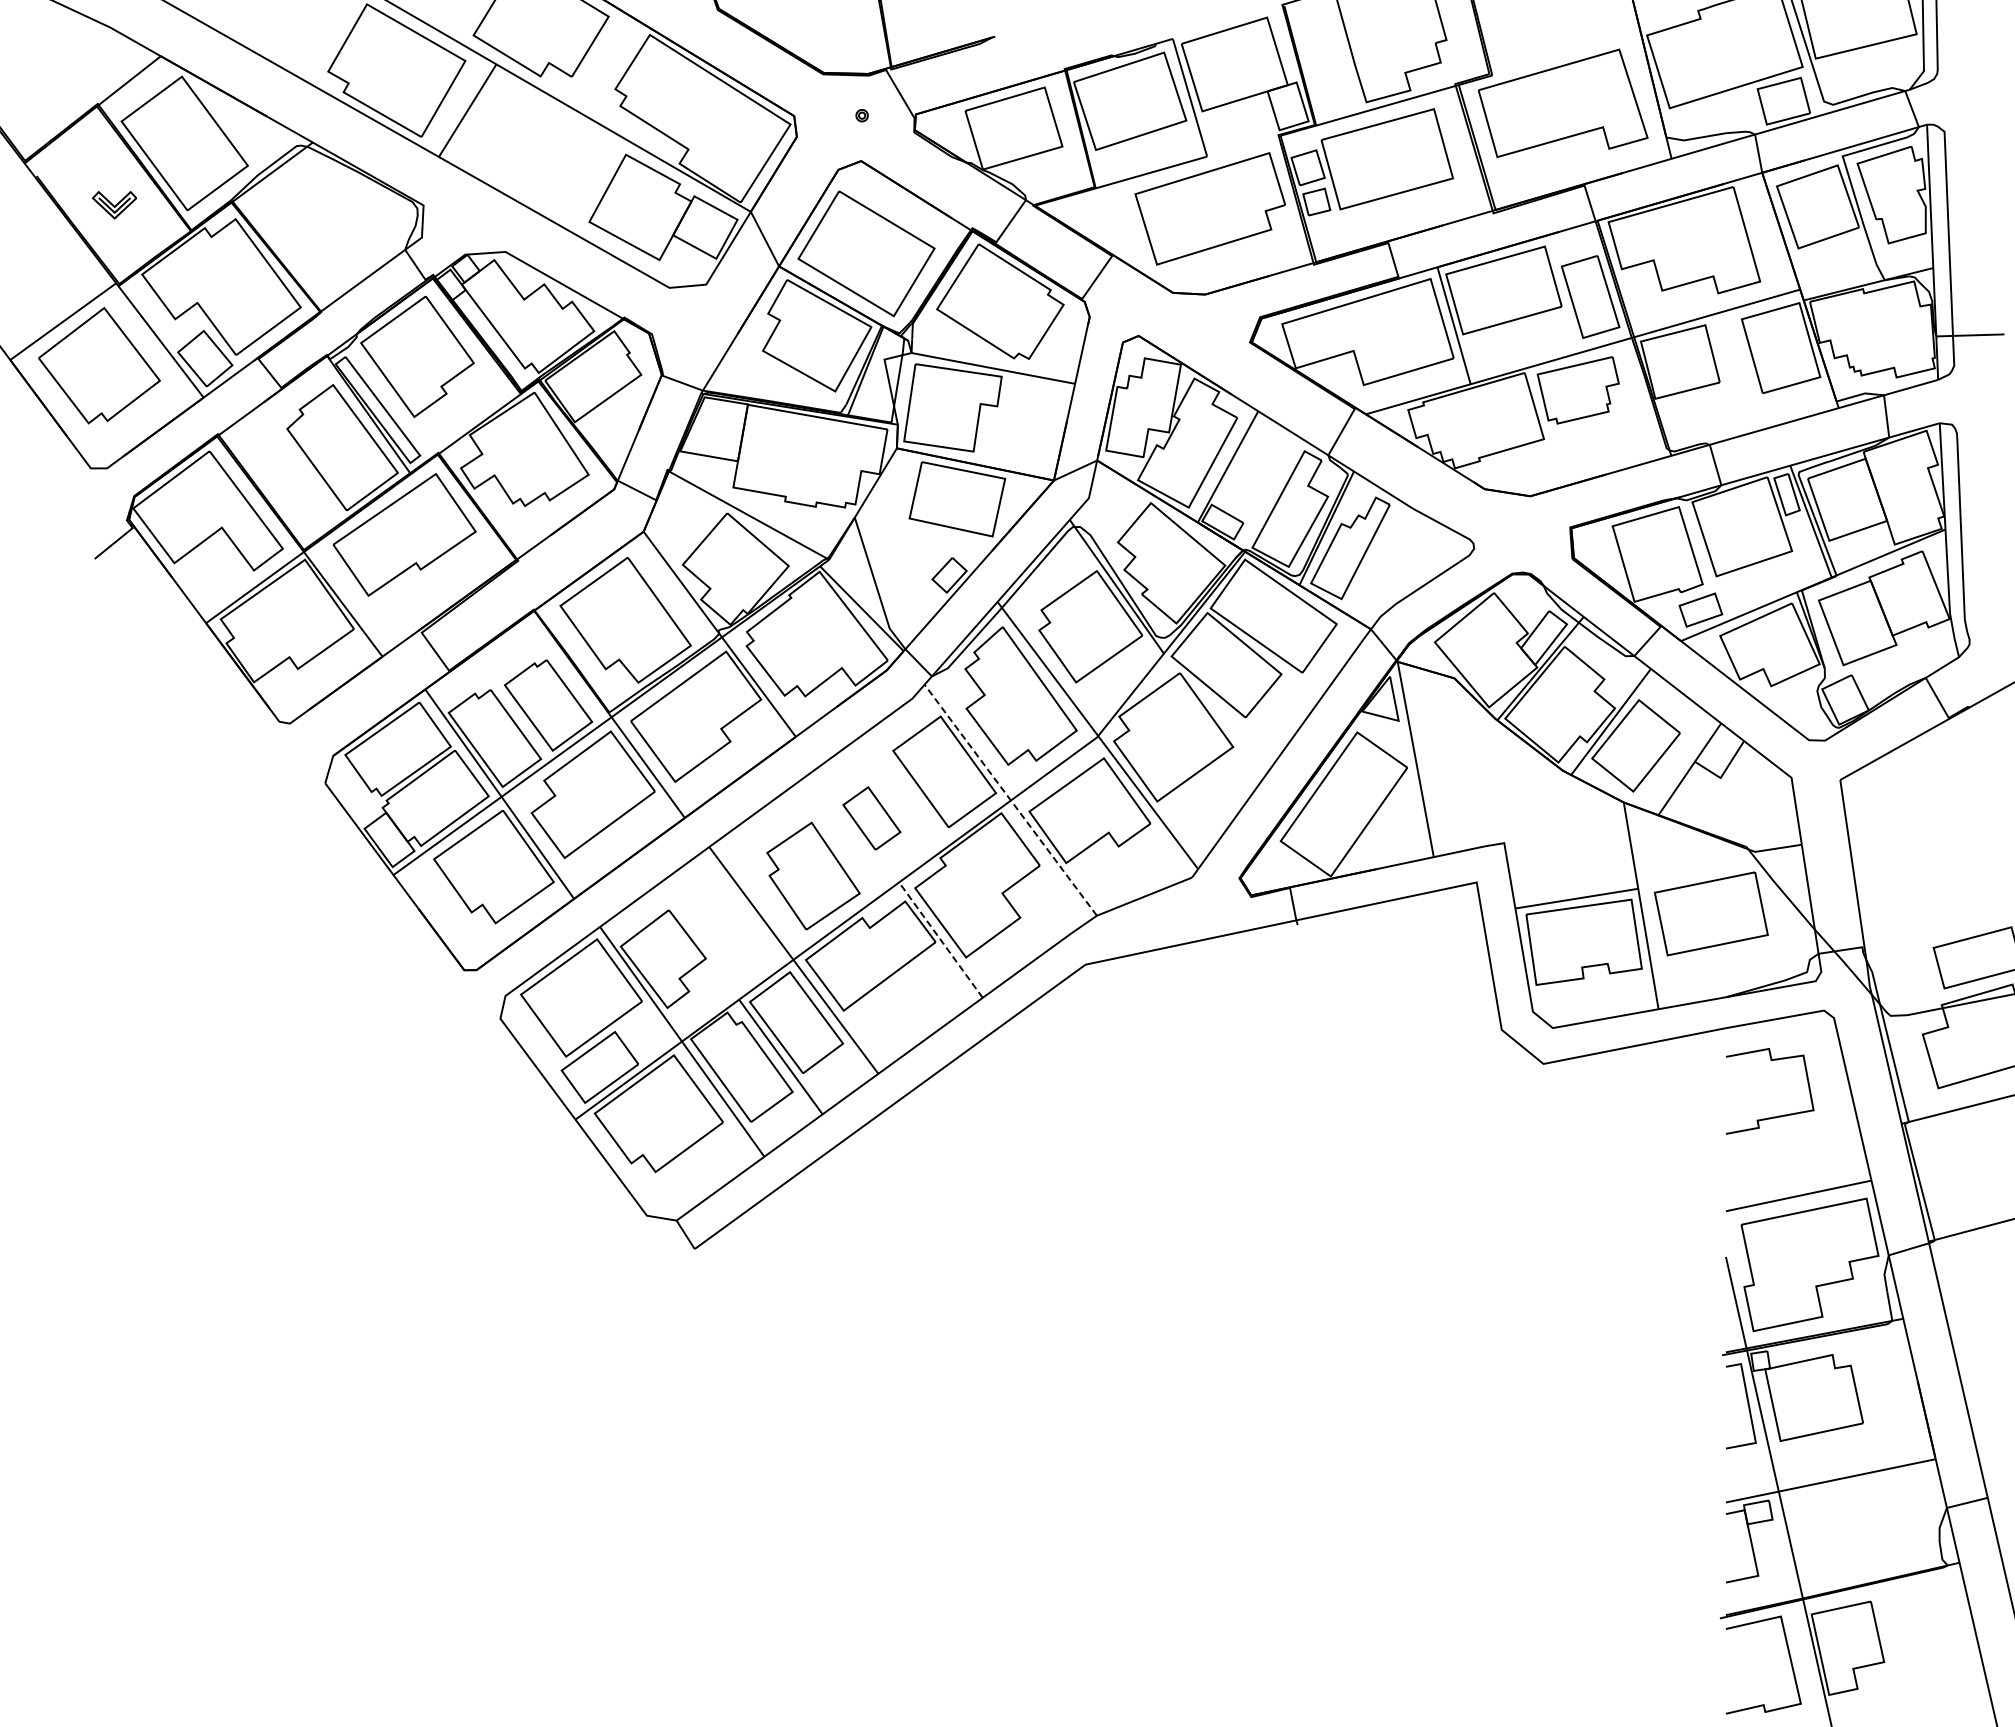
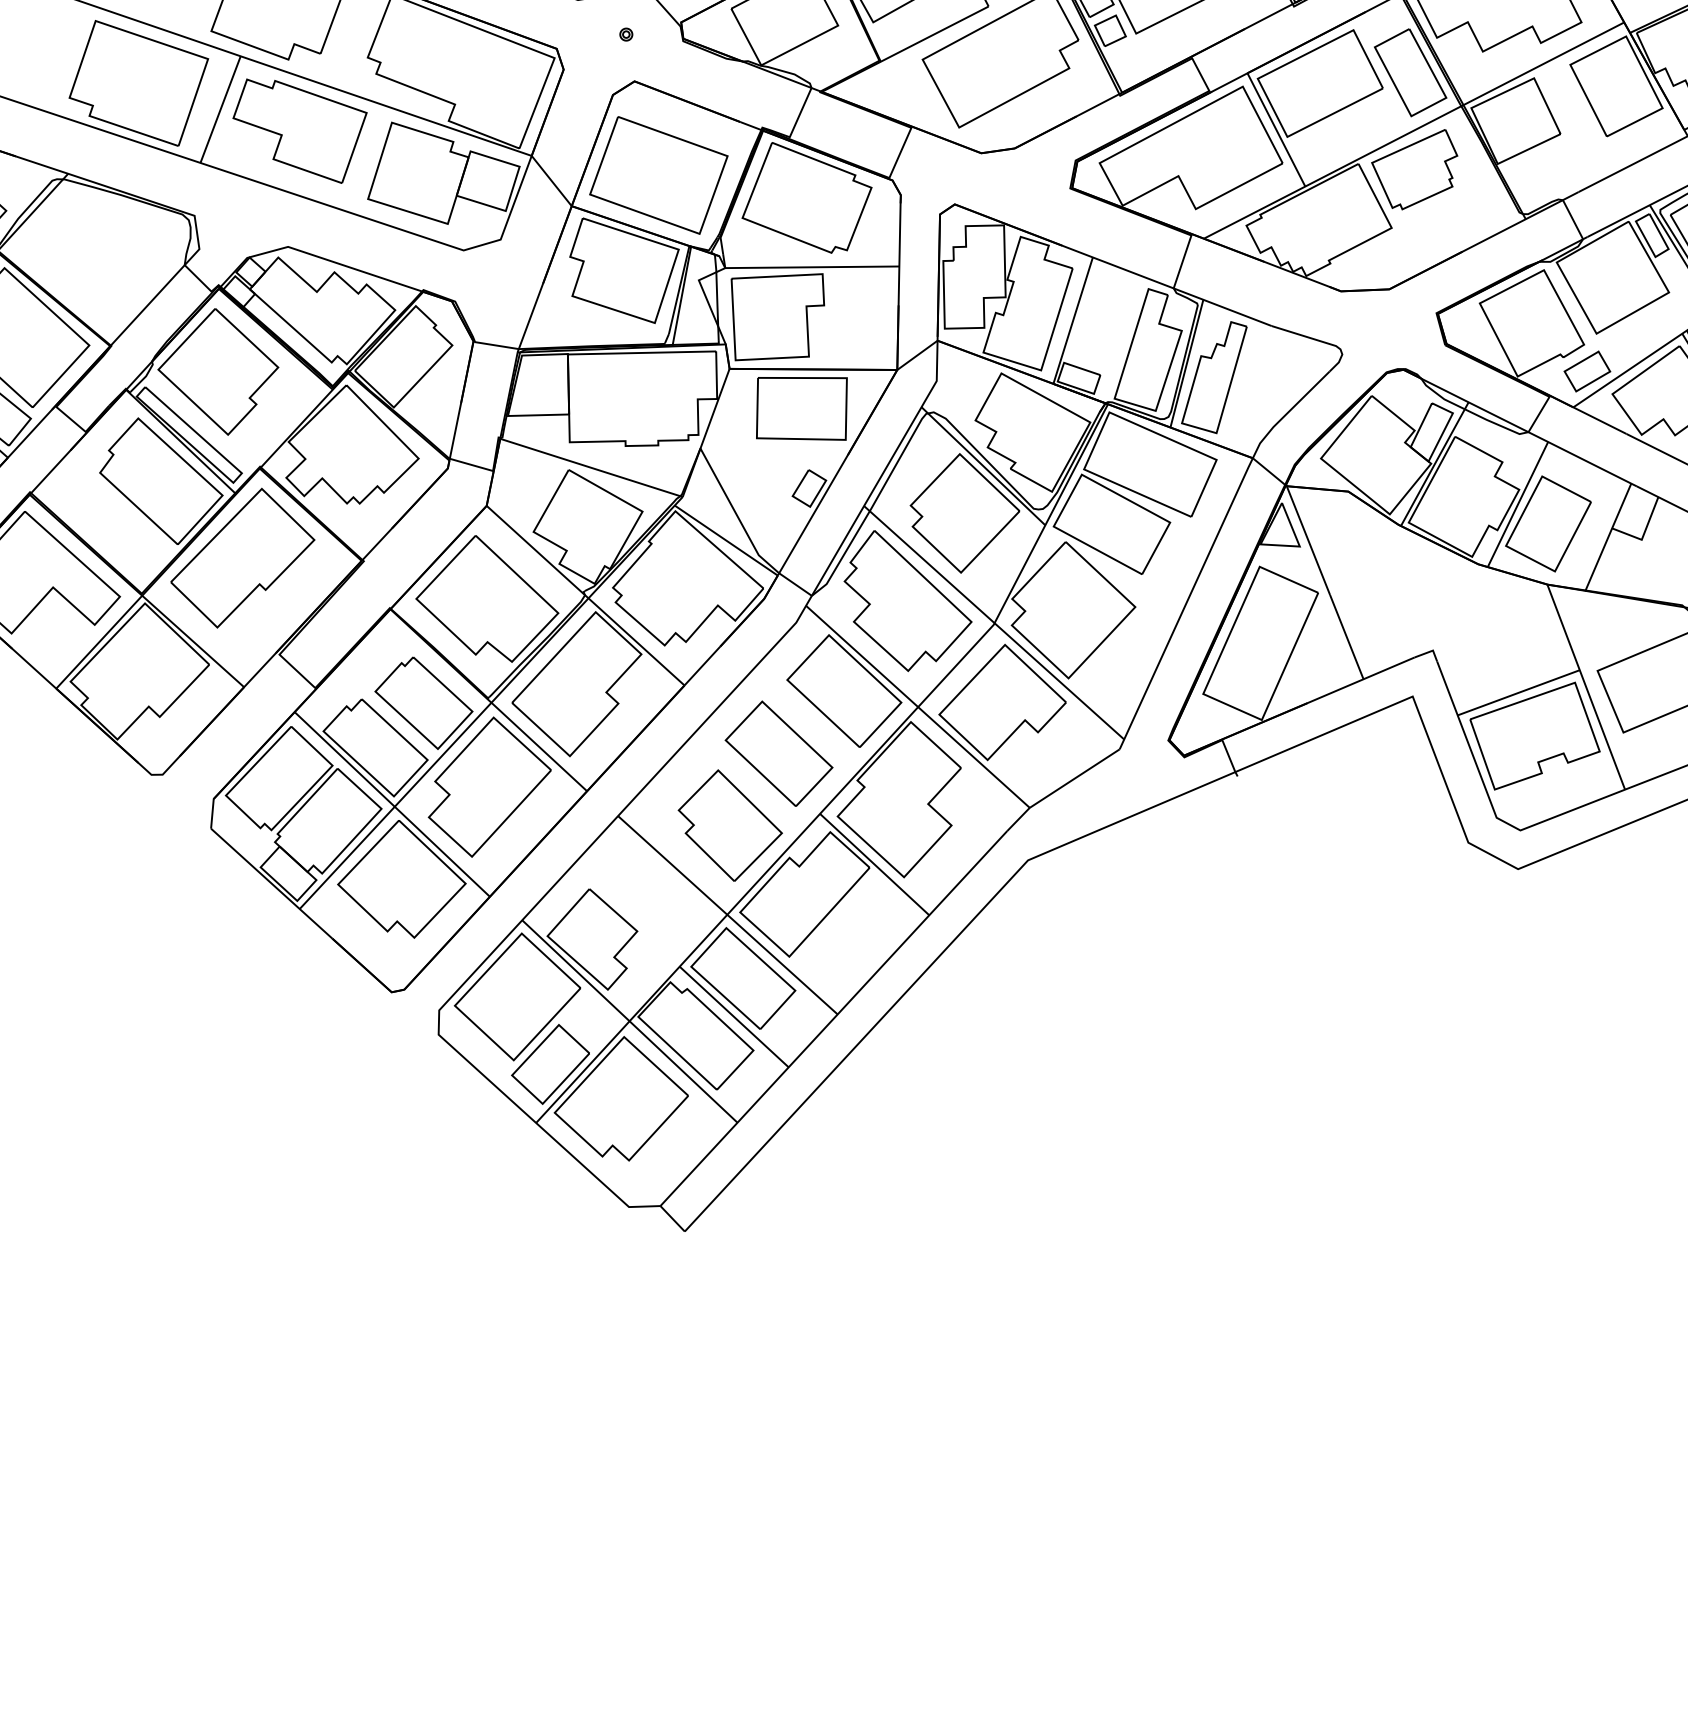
part: (541, 144) -> (303, 129), added
line: (1010, 800) -> (917, 707), dashed -> solid
part: (871, 818) -> (778, 753), size x1.67
line: (940, 939) -> (874, 863), dashed -> solid

